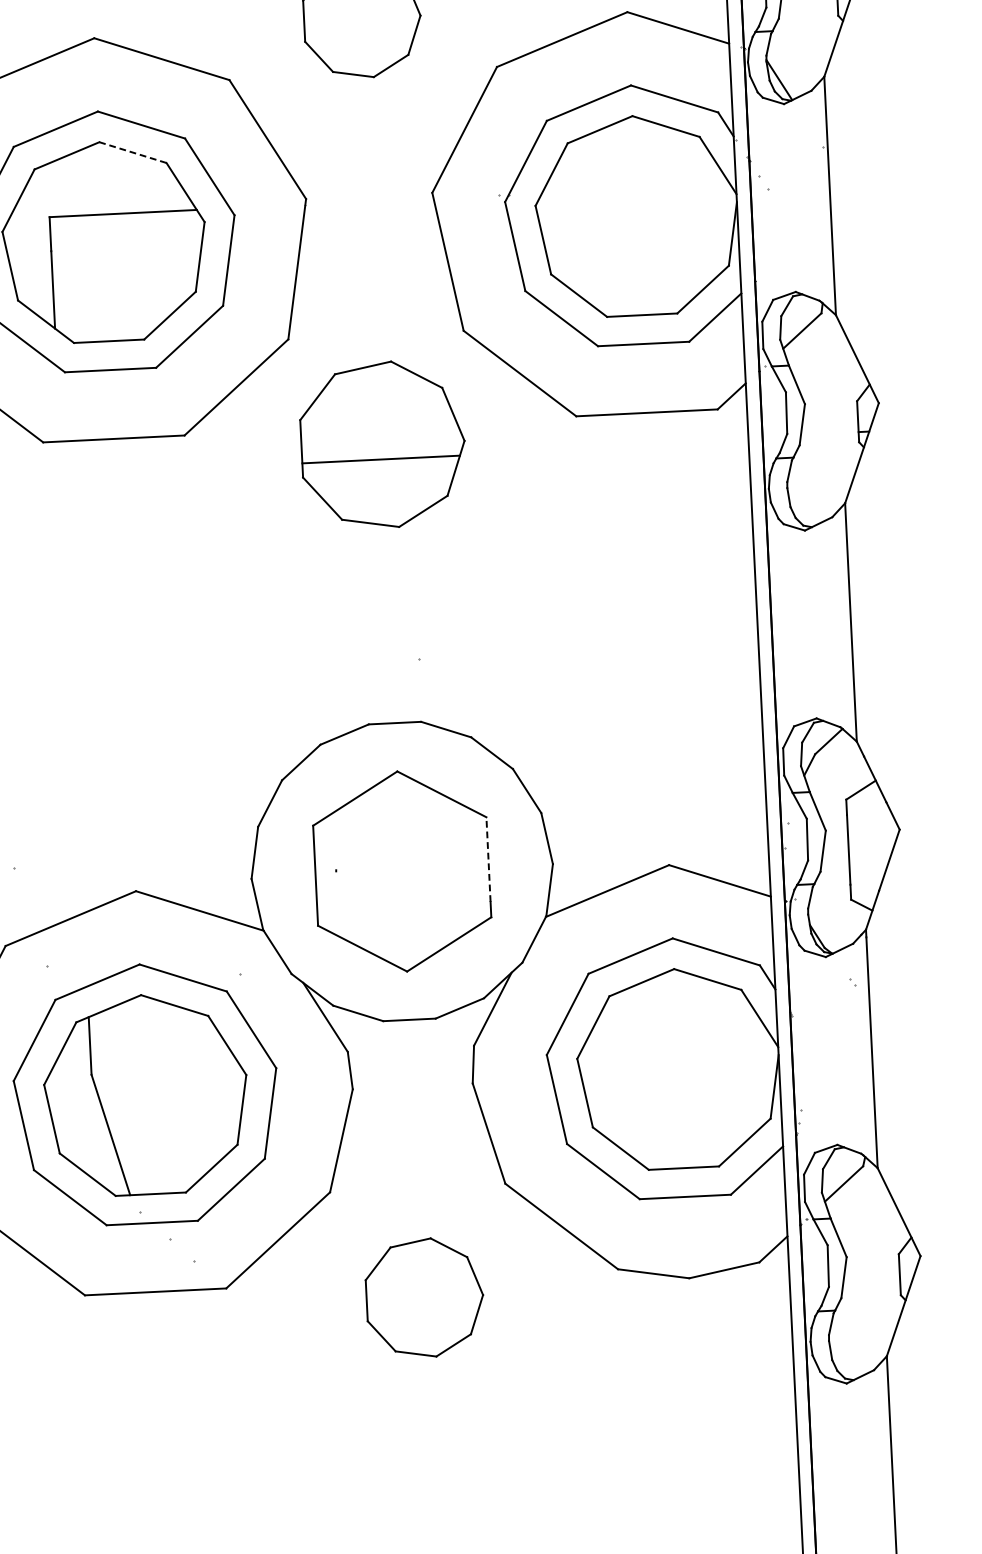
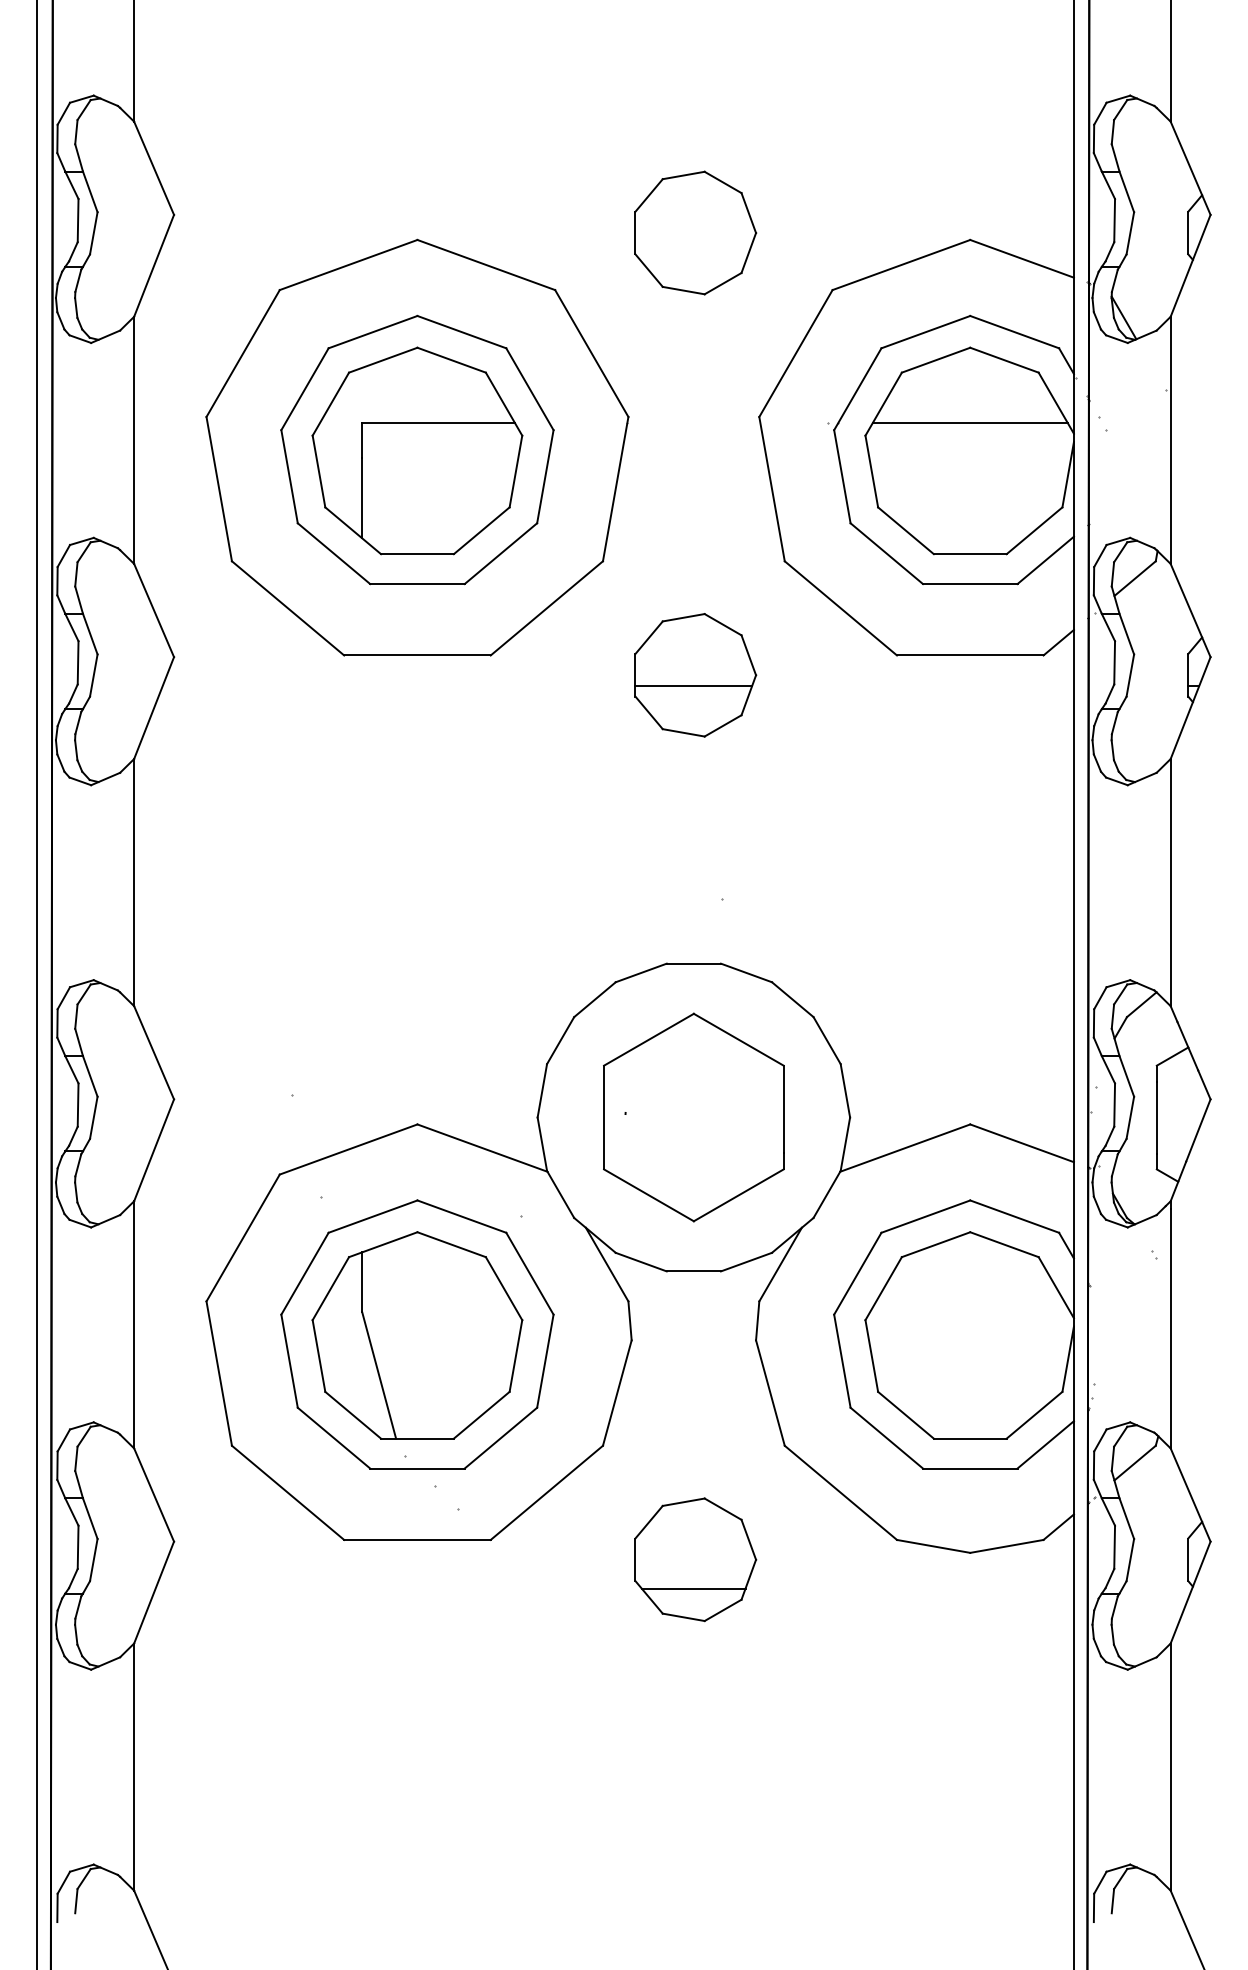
line: (132, 152) -> (451, 360), dashed -> solid
line: (635, 188) -> (969, 422), added
part: (382, 445) -> (695, 675), size x0.71
line: (488, 859) -> (783, 1109), dashed -> solid
line: (424, 1325) -> (693, 1588), added

